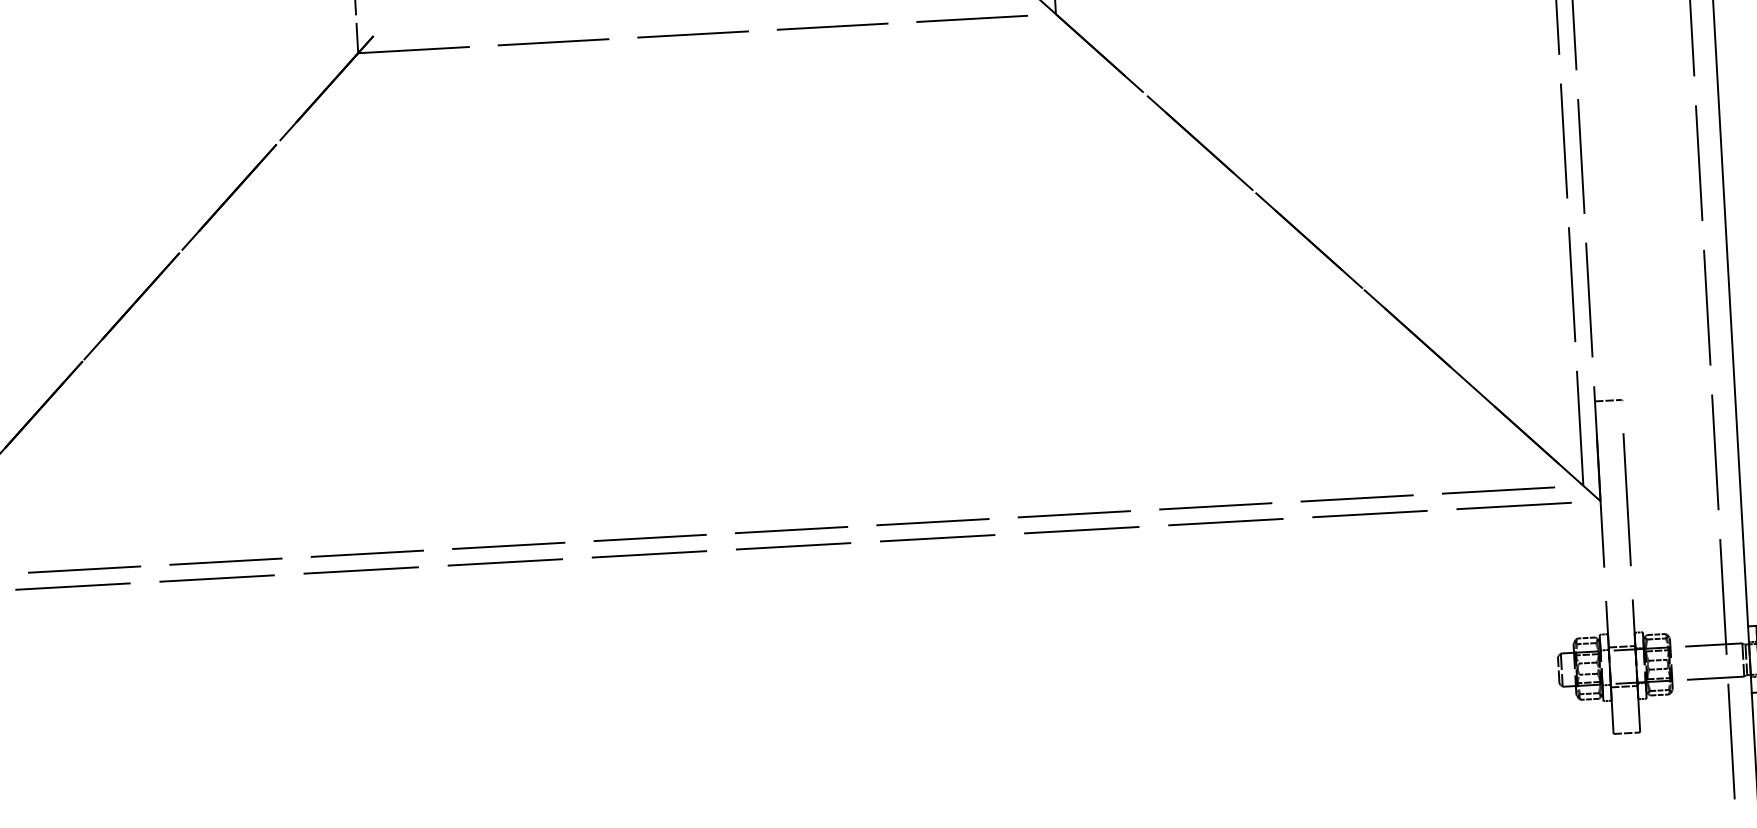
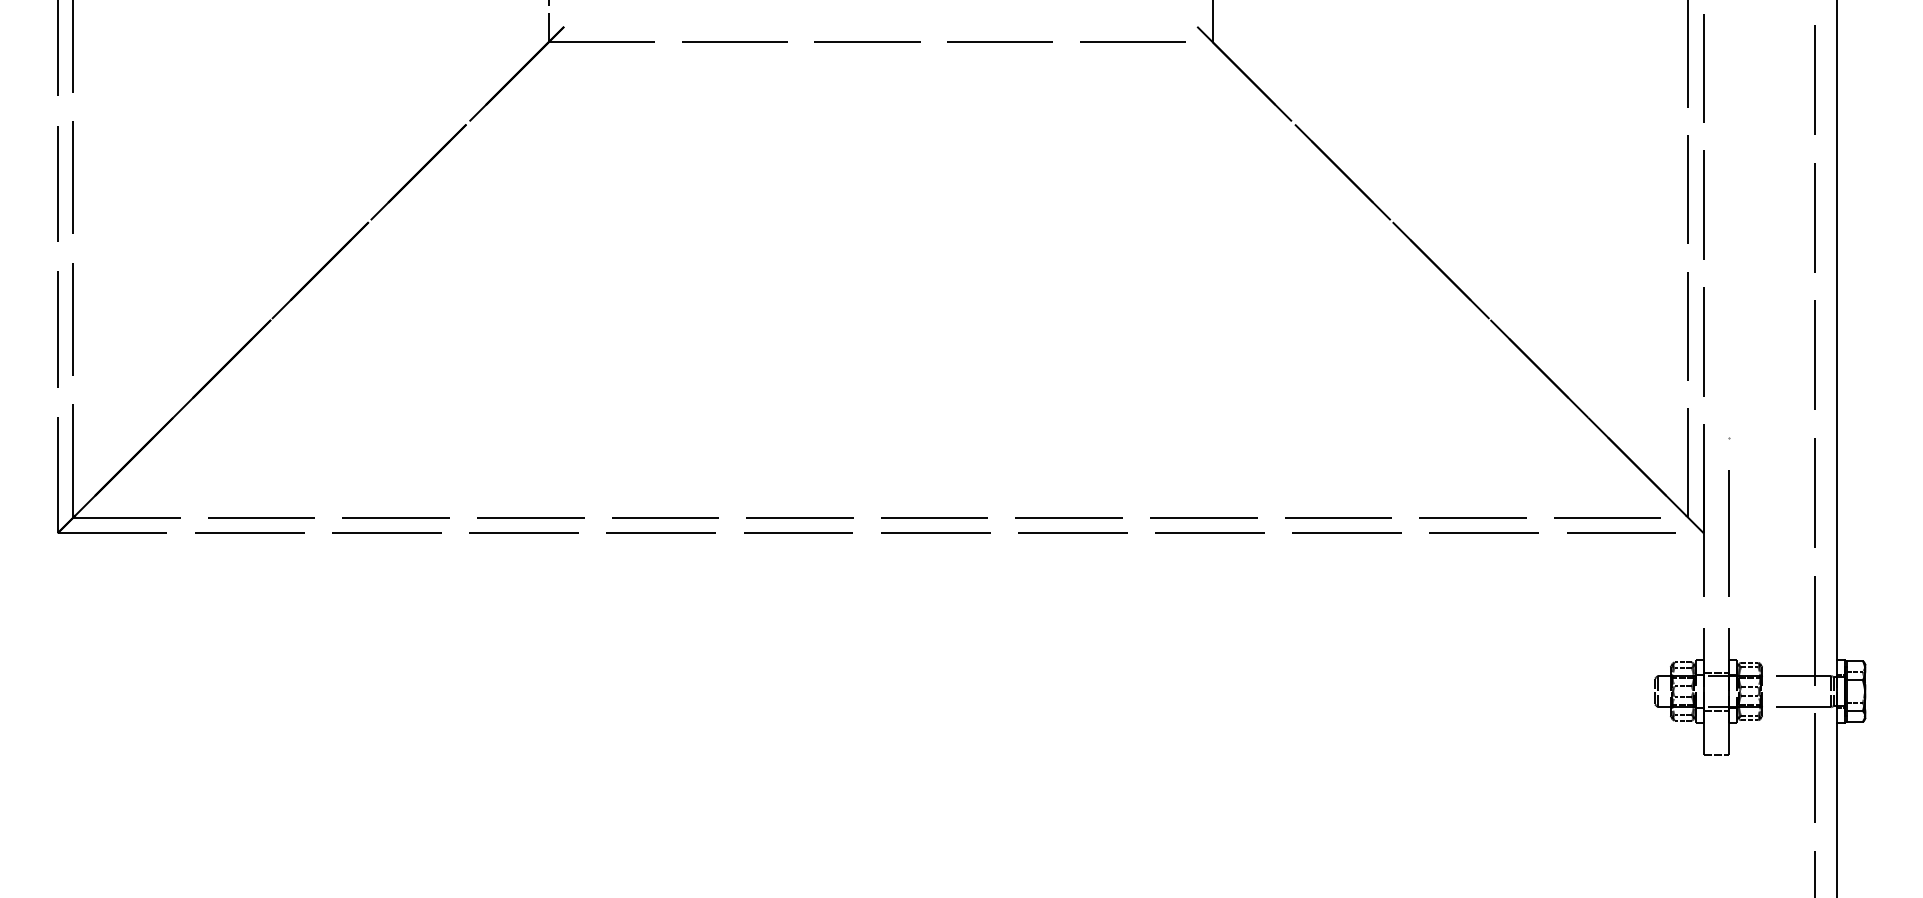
line: (1608, 400) -> (1716, 438), removed

